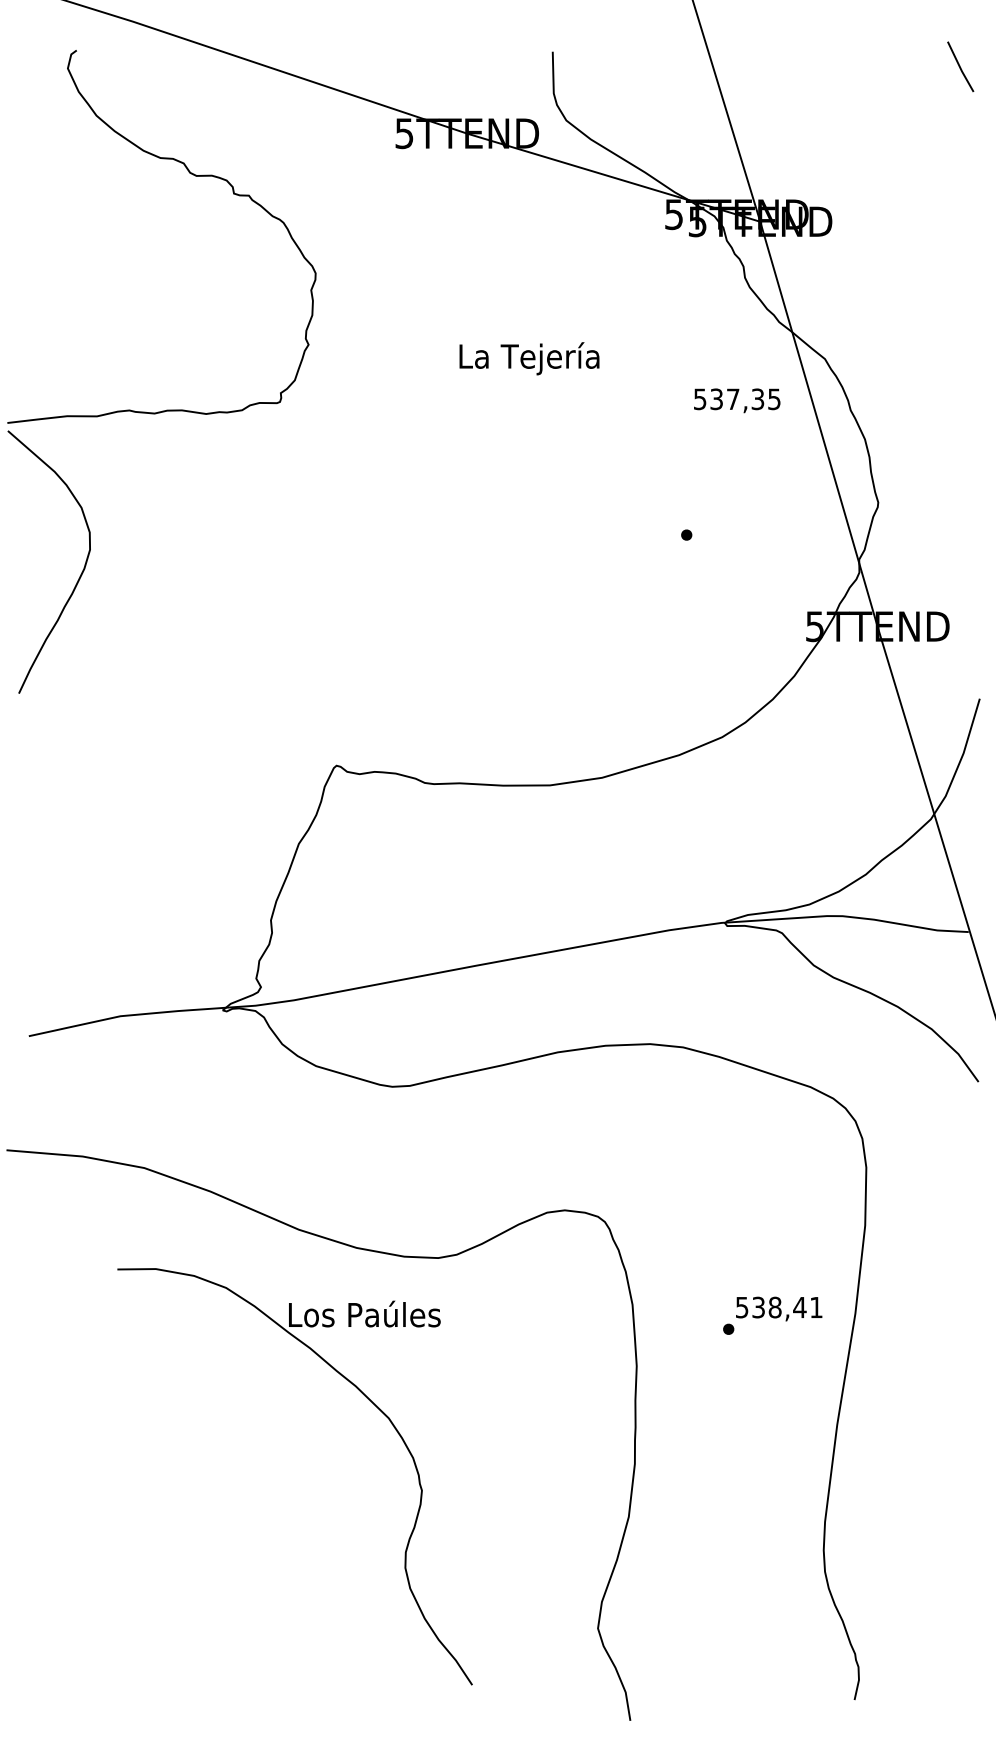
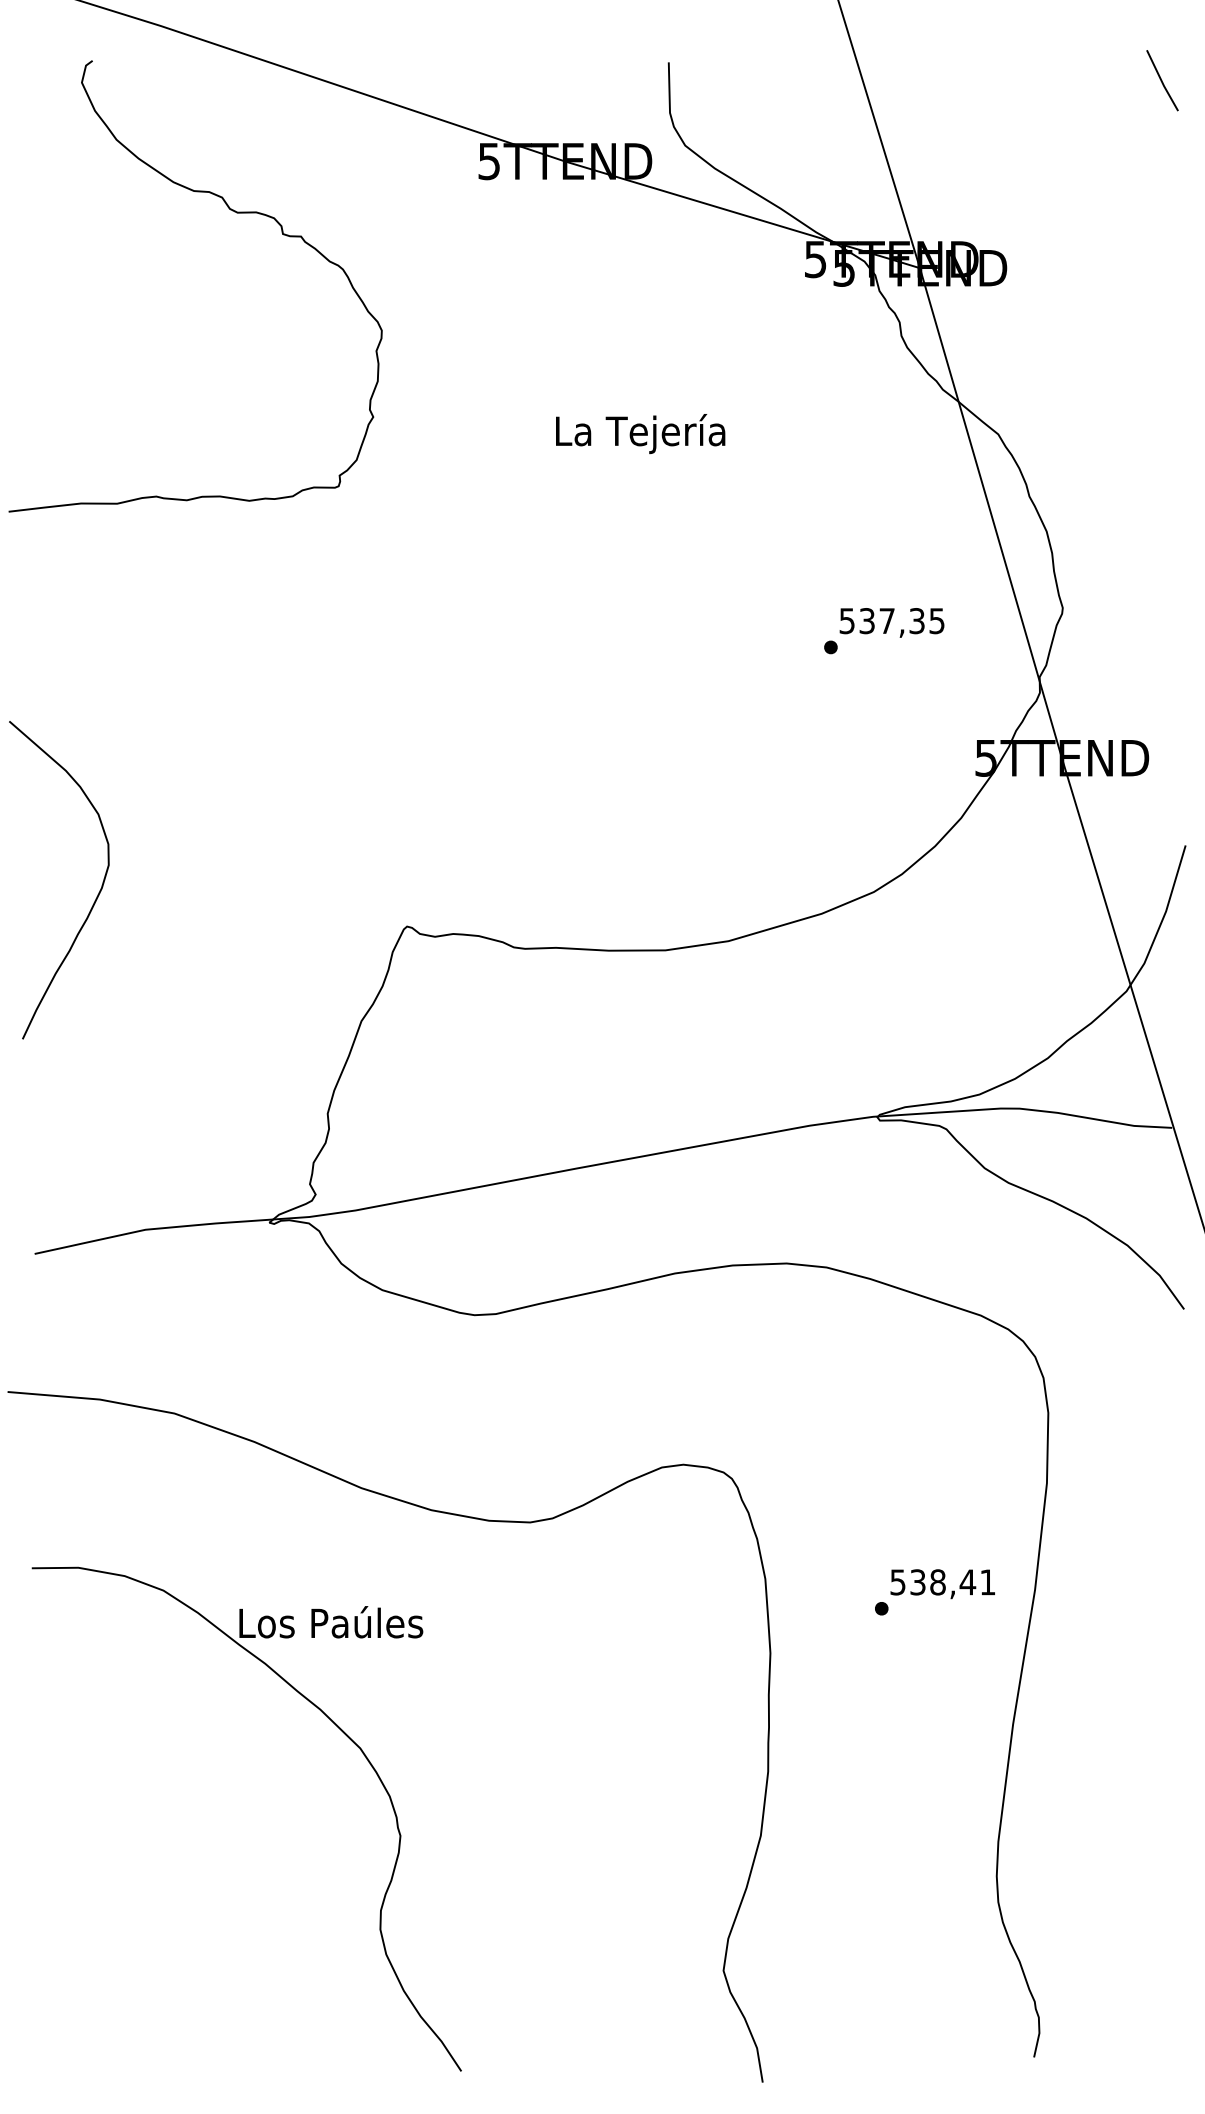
text: (736, 400) -> (891, 622), moved
curve: (79, 577) -> (95, 898), moved
part: (369, 1401) -> (337, 1727), moved

